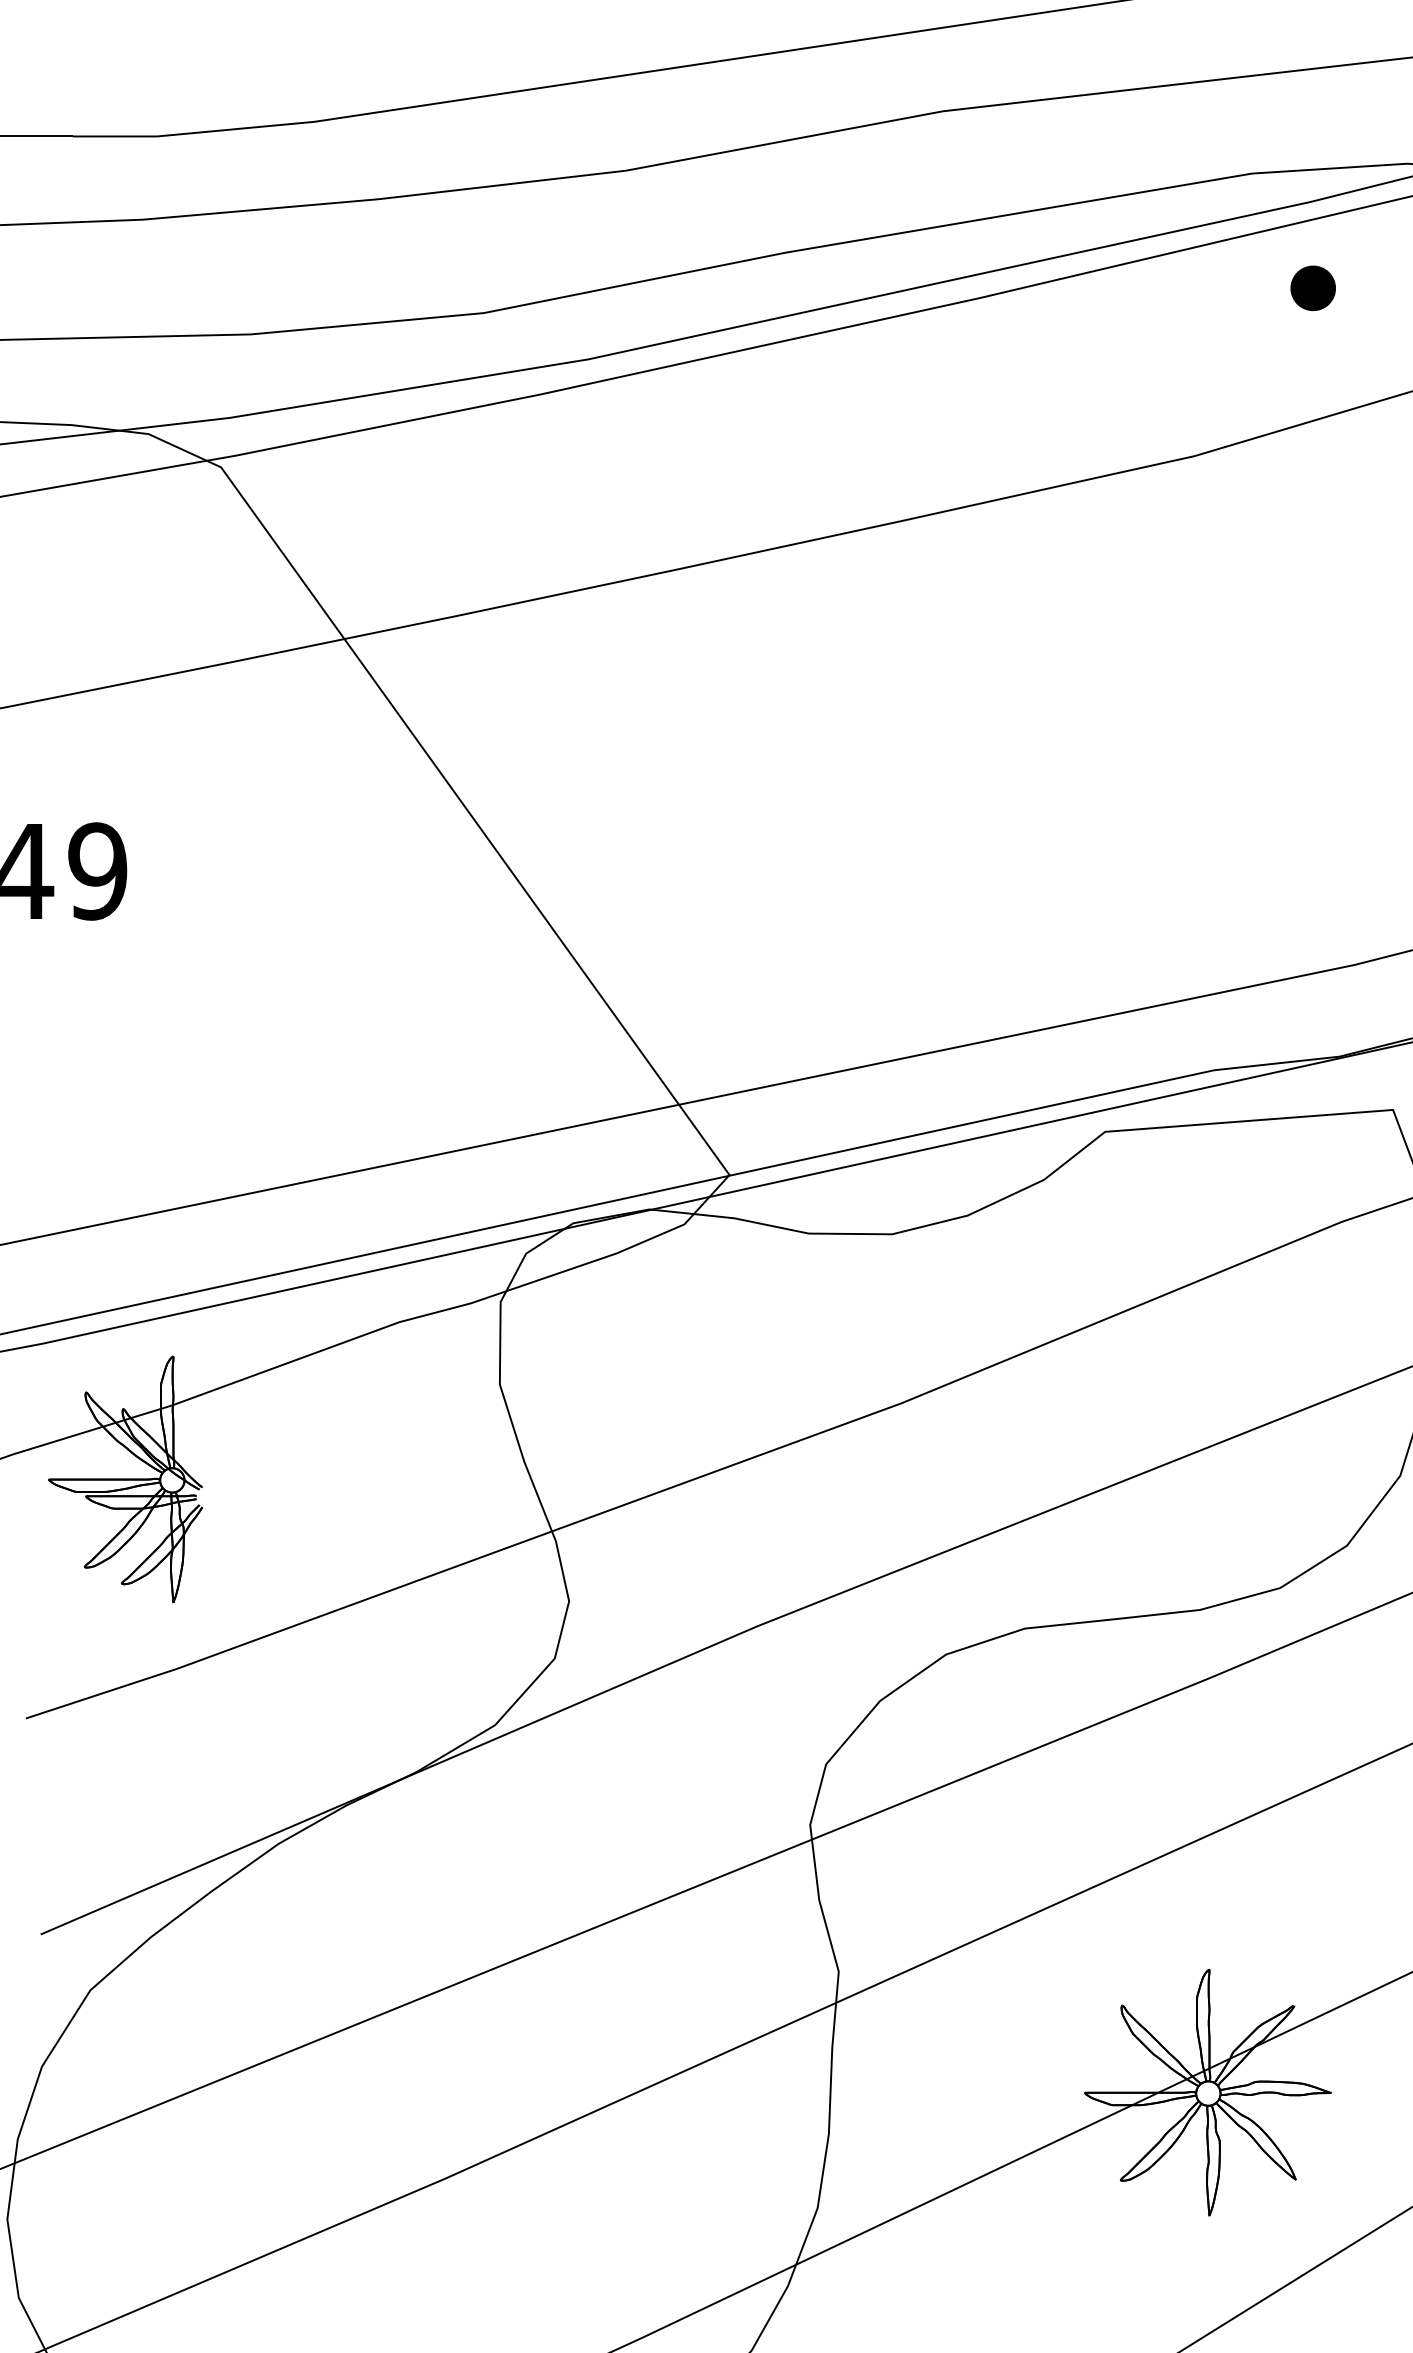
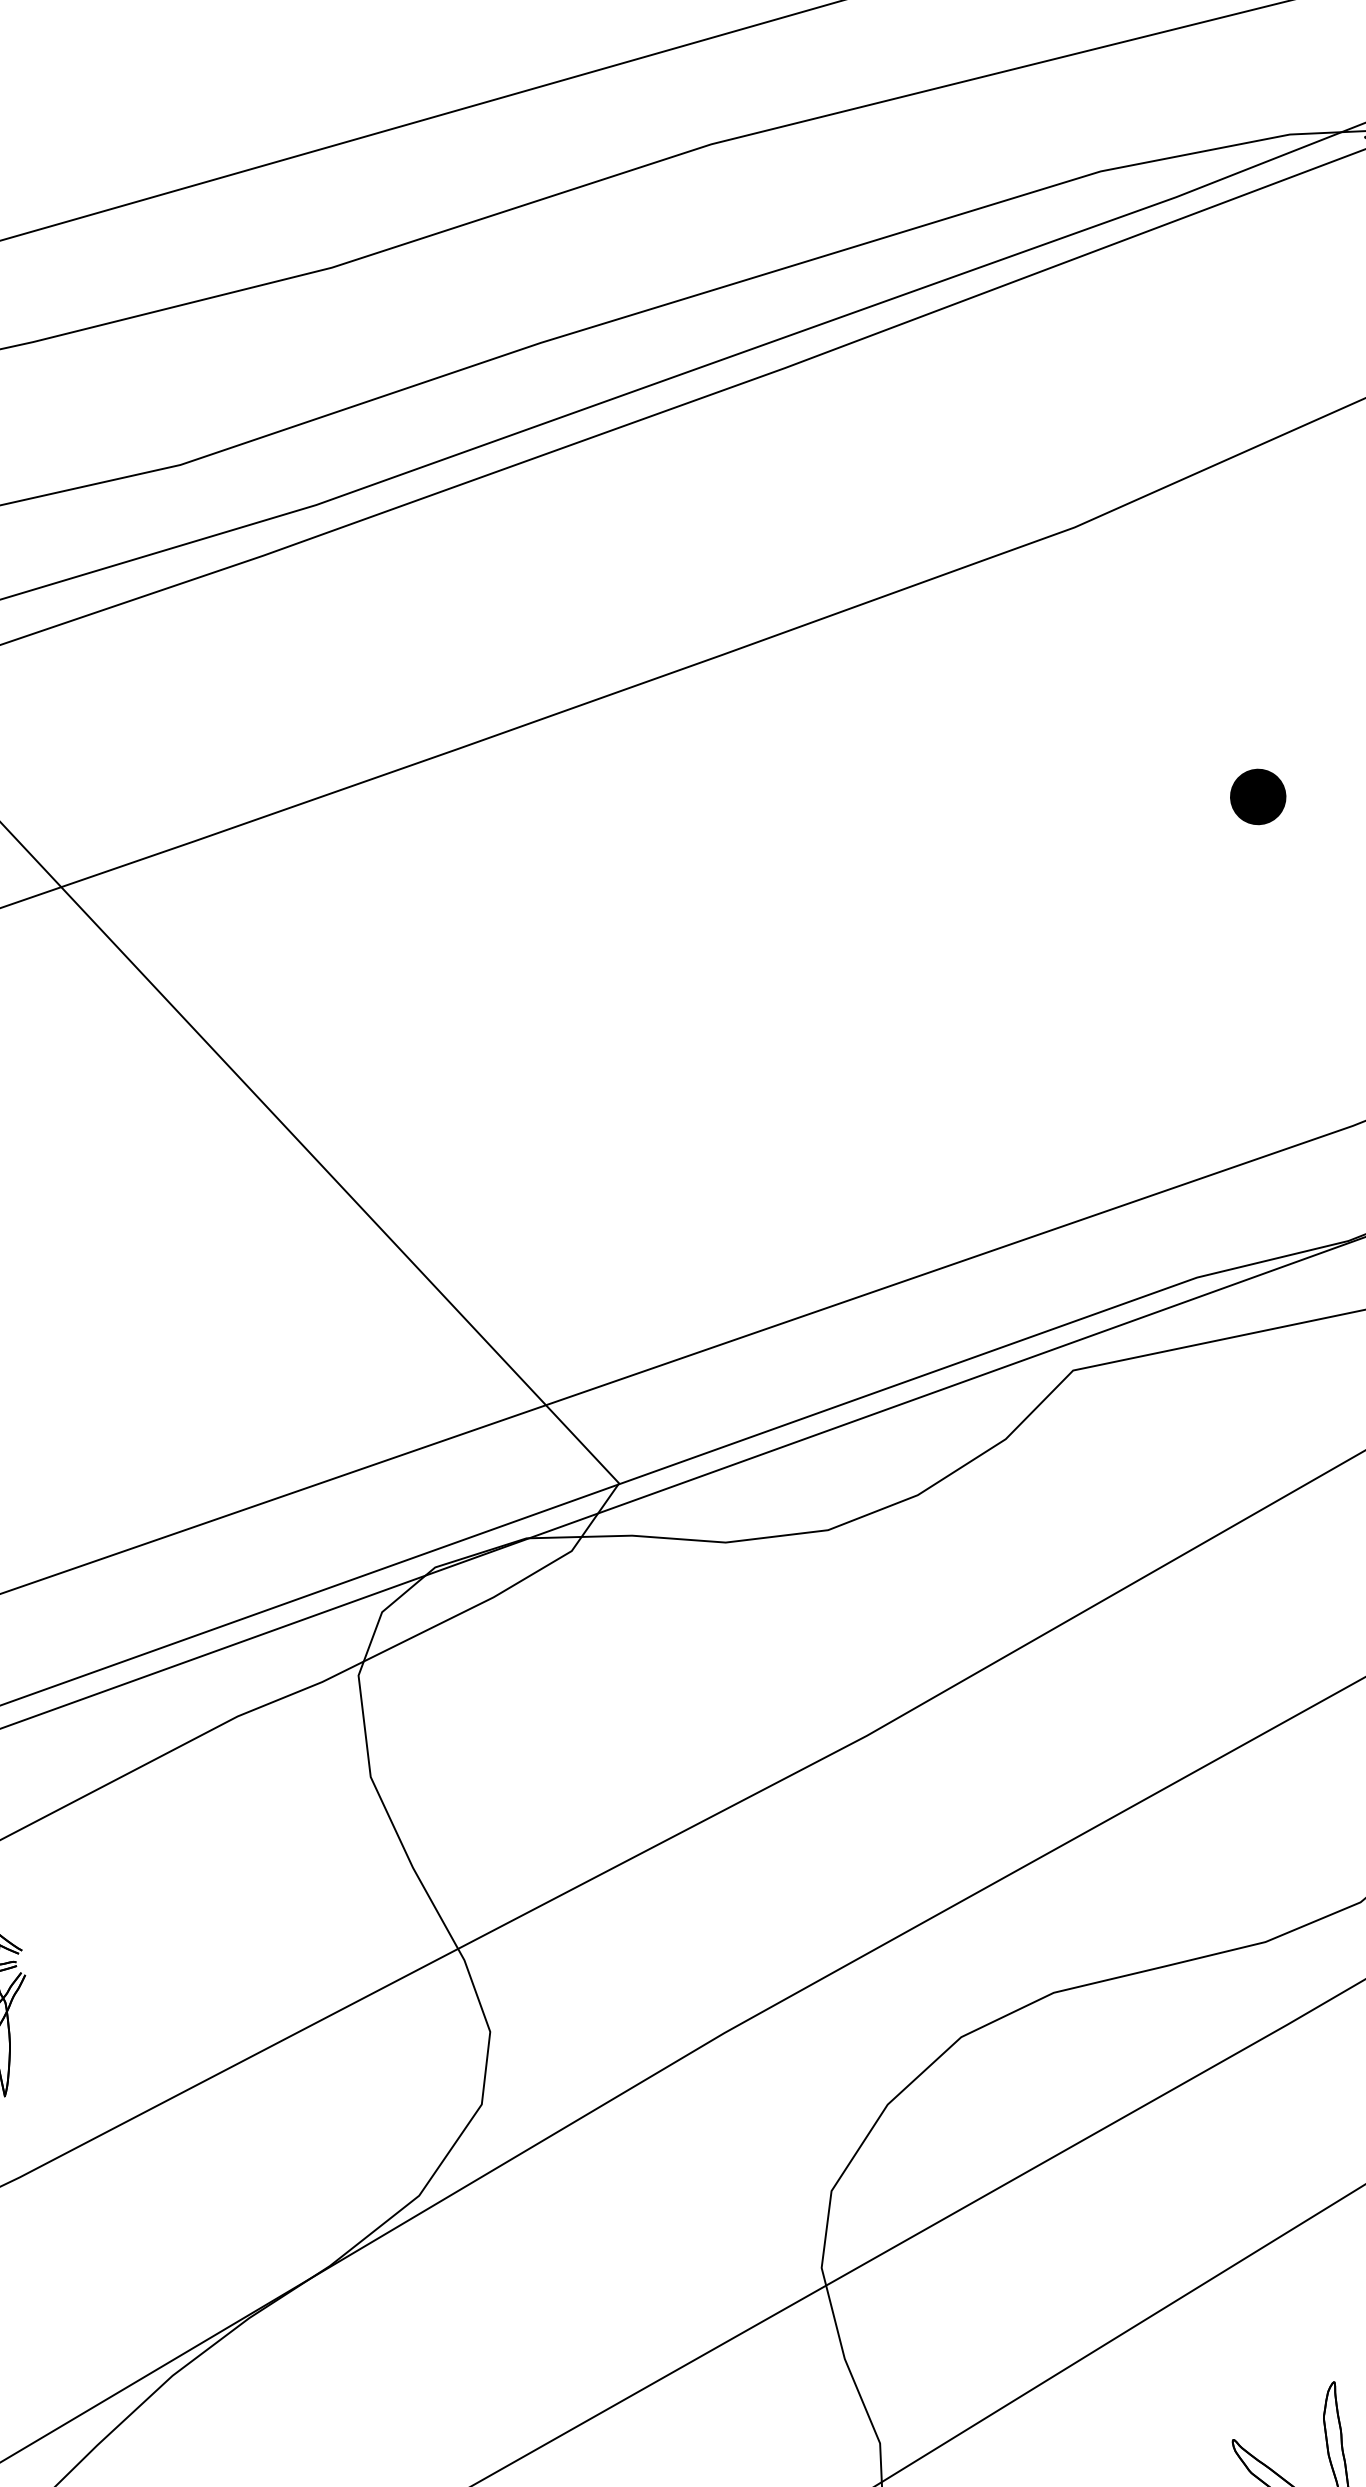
part: (1312, 287) -> (1257, 796), moved

